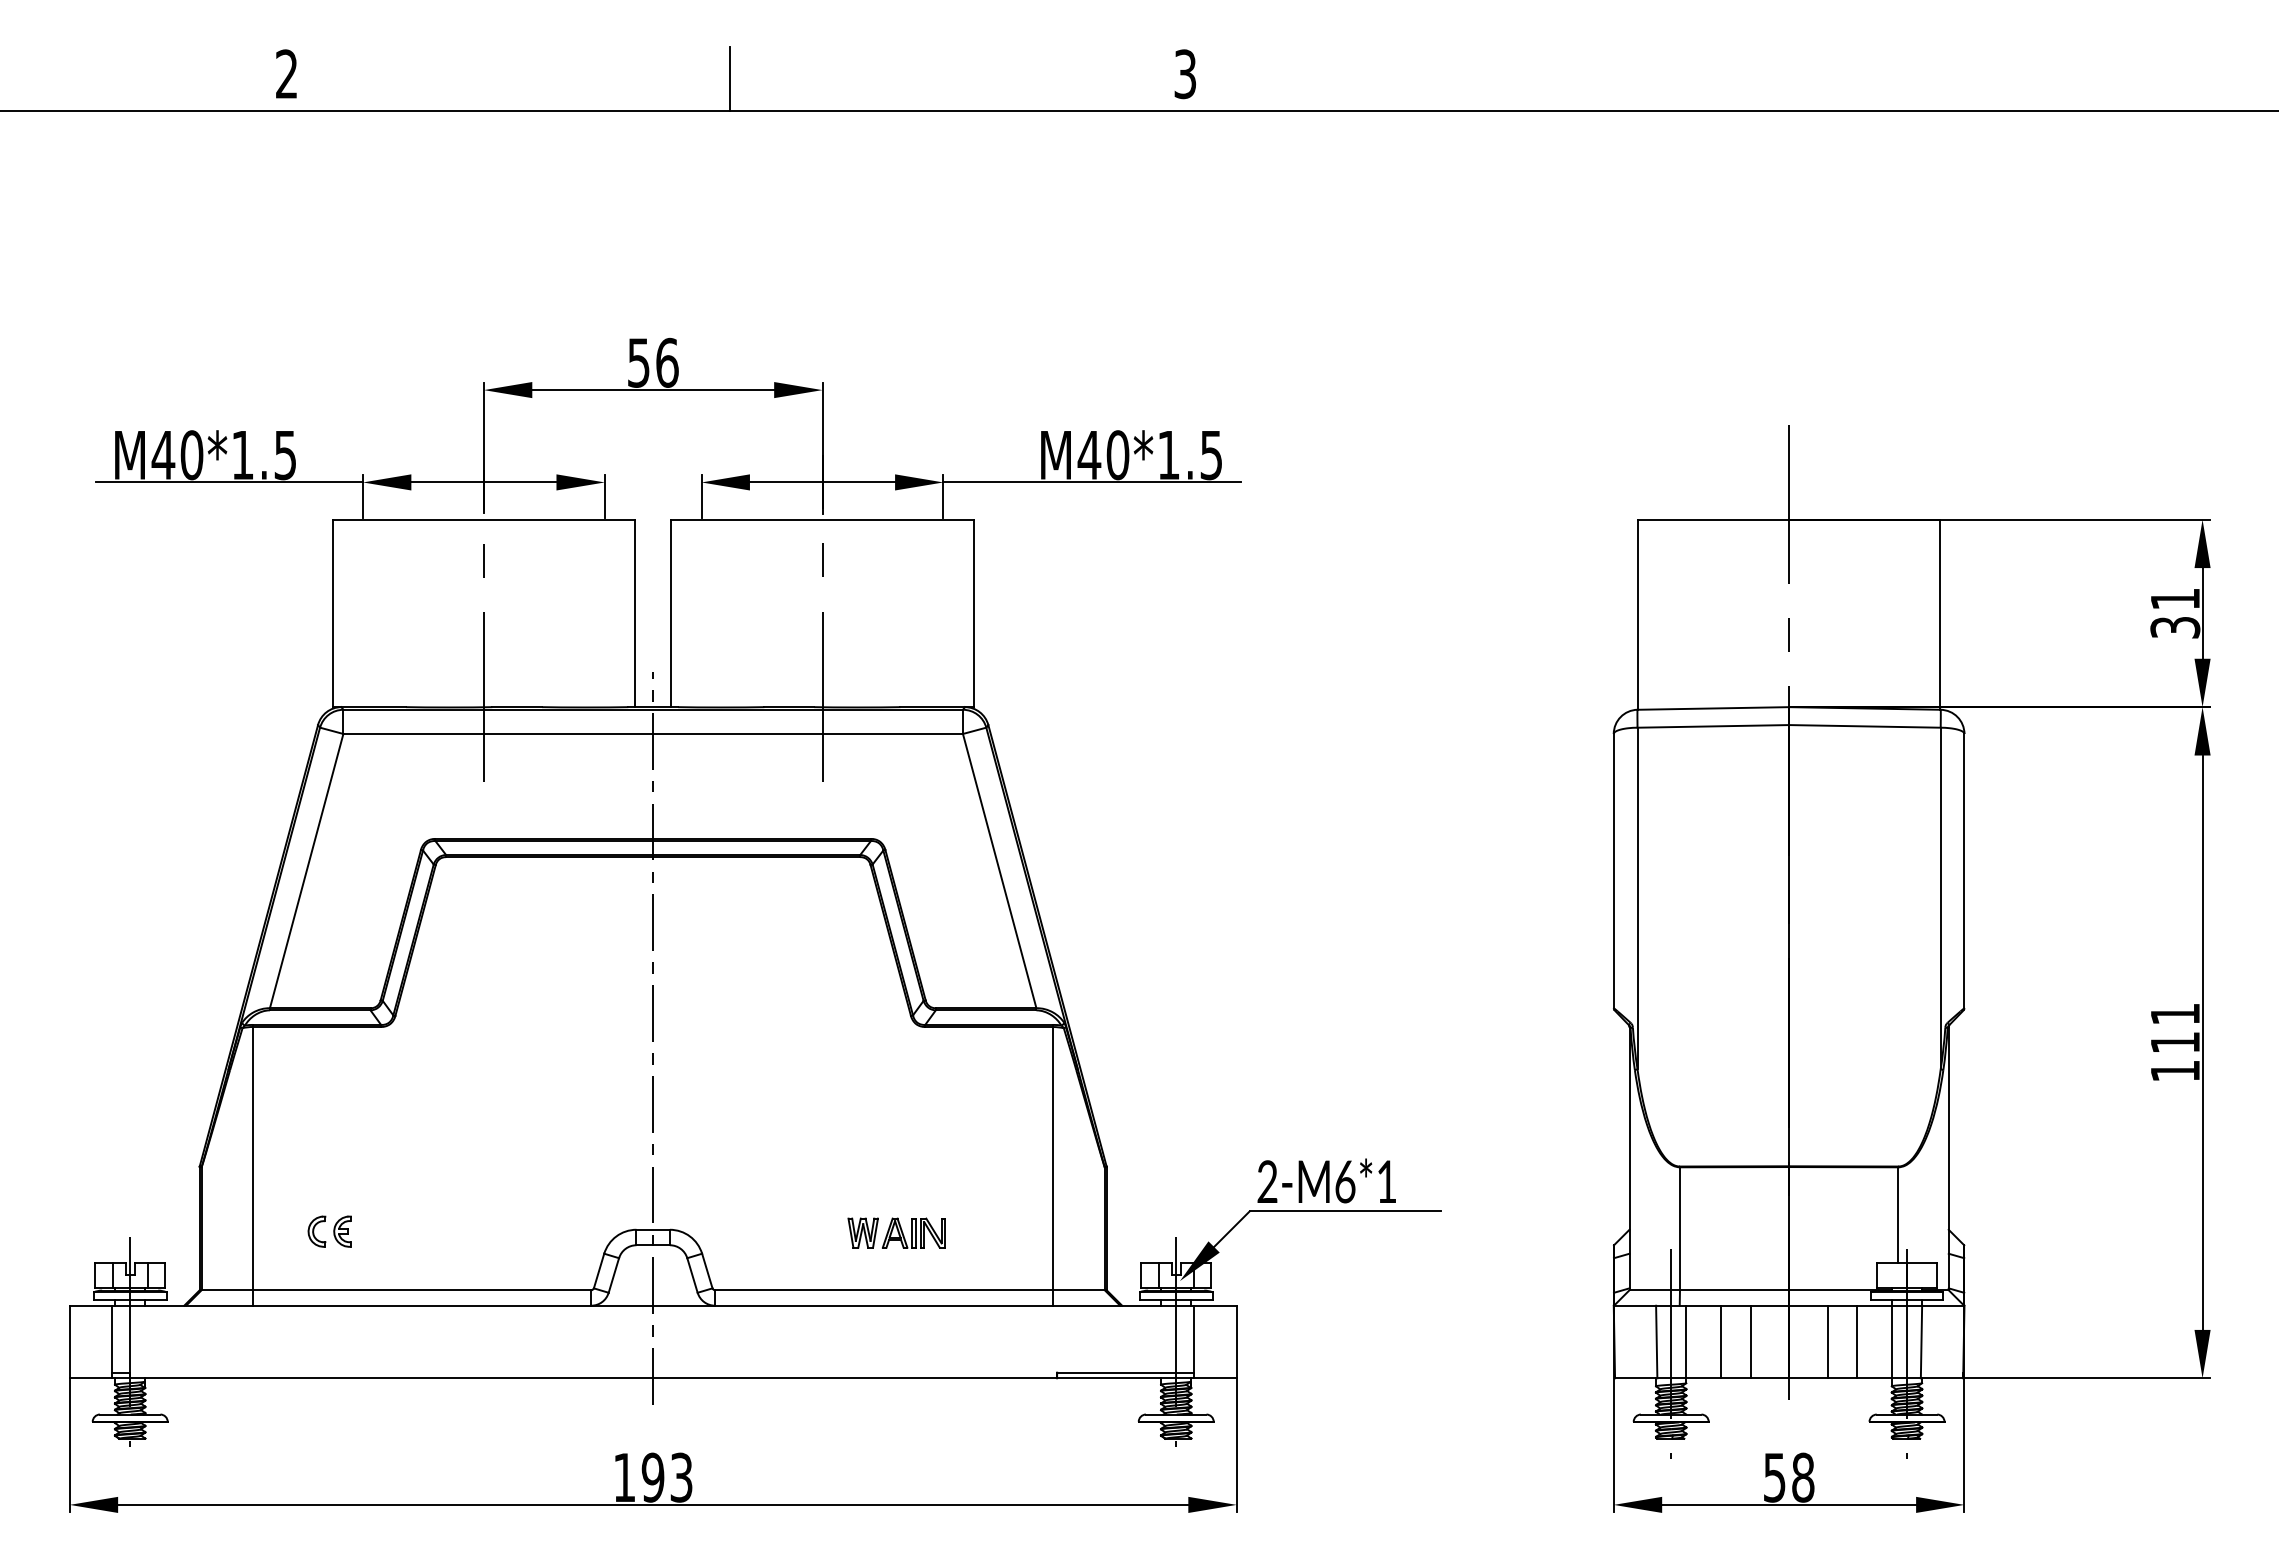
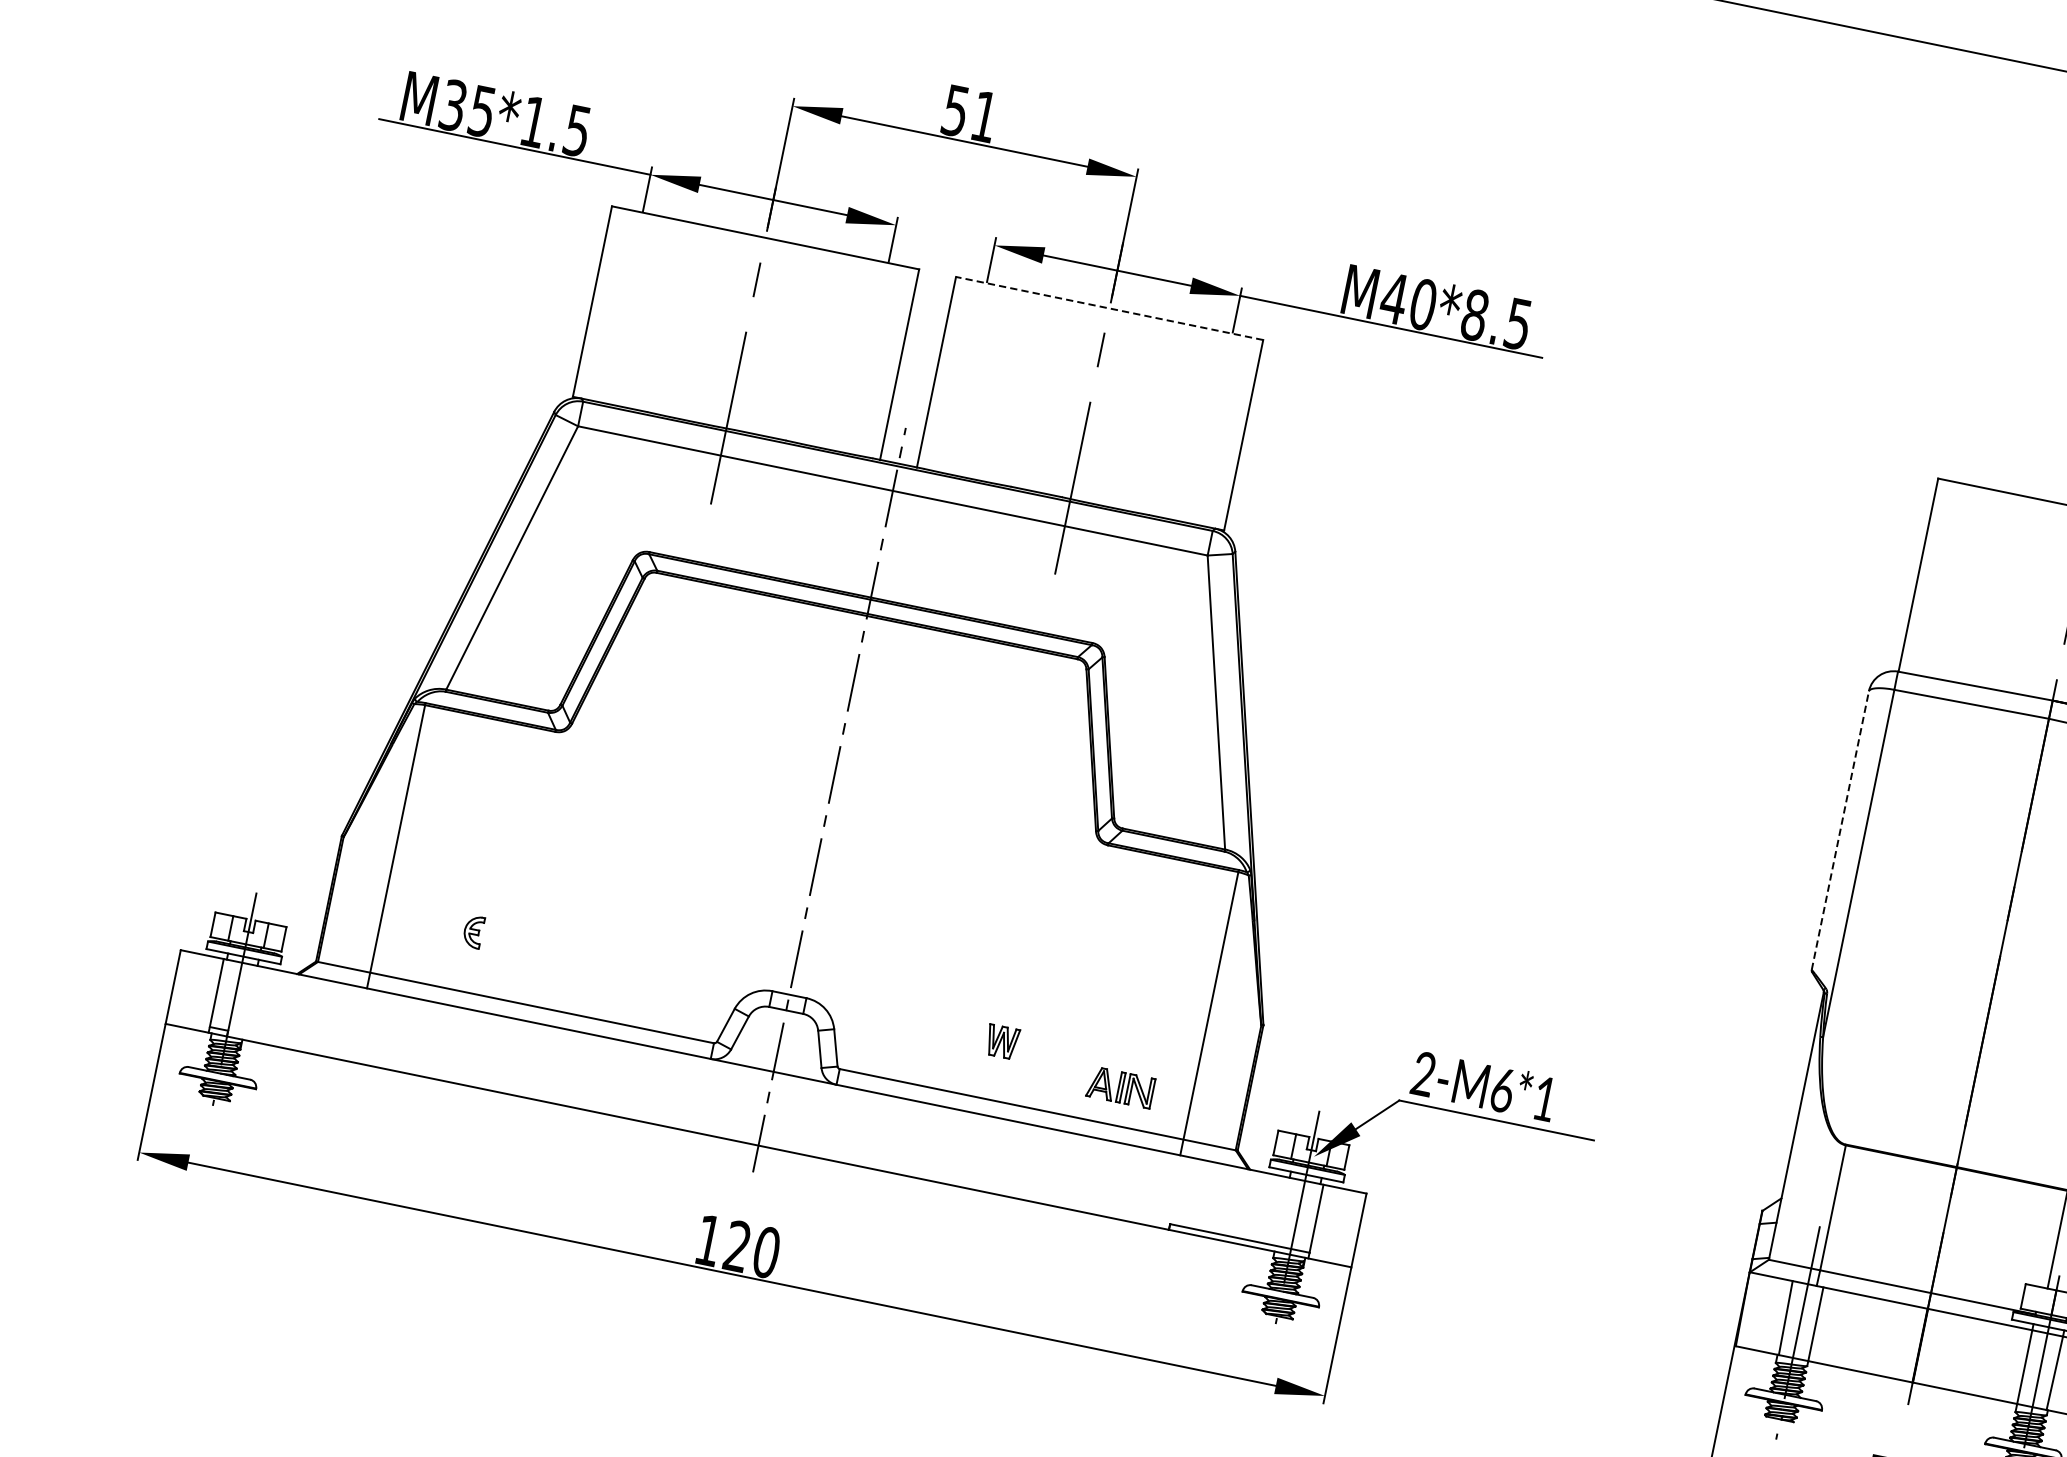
text: (667, 362) -> (984, 116), 56 -> 51
text: (177, 455) -> (467, 108), M40*1.5 -> M35*1.5
text: (1168, 455) -> (1474, 315), M40*1.5 -> M40*8.5
line: (822, 519) -> (1109, 308), solid -> dashed
line: (1613, 870) -> (1840, 829), solid -> dashed
part: (316, 1231) -> (447, 926), removed
part: (913, 1232) -> (1120, 1086), moved
line: (1721, 1341) -> (1851, 1331), removed
line: (1750, 1341) -> (1881, 1337), removed
line: (1827, 1341) -> (1959, 1353), removed
line: (1857, 1341) -> (1989, 1359), removed
text: (666, 1477) -> (751, 1249), 193 -> 120

